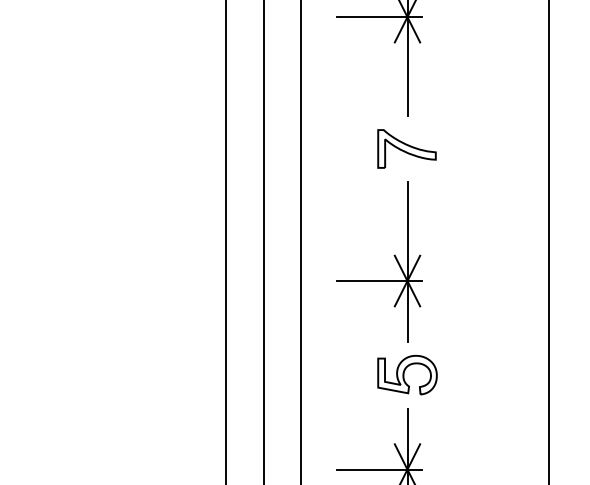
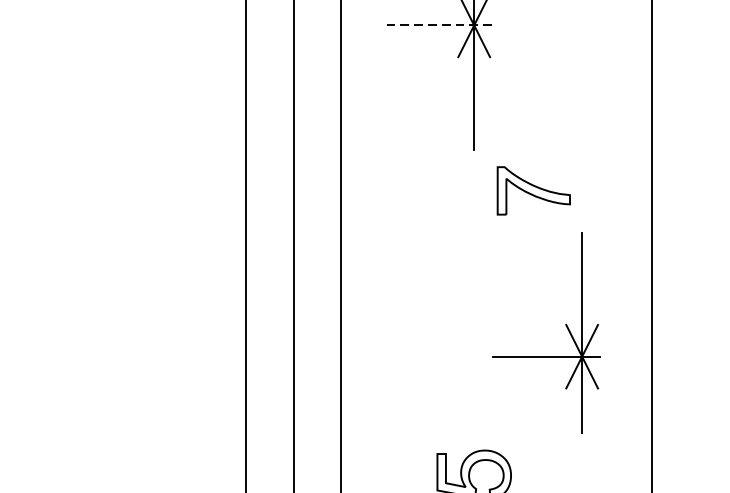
line: (378, 17) -> (437, 25), solid -> dashed
part: (406, 148) -> (533, 190), moved
part: (393, 255) -> (564, 324), moved

